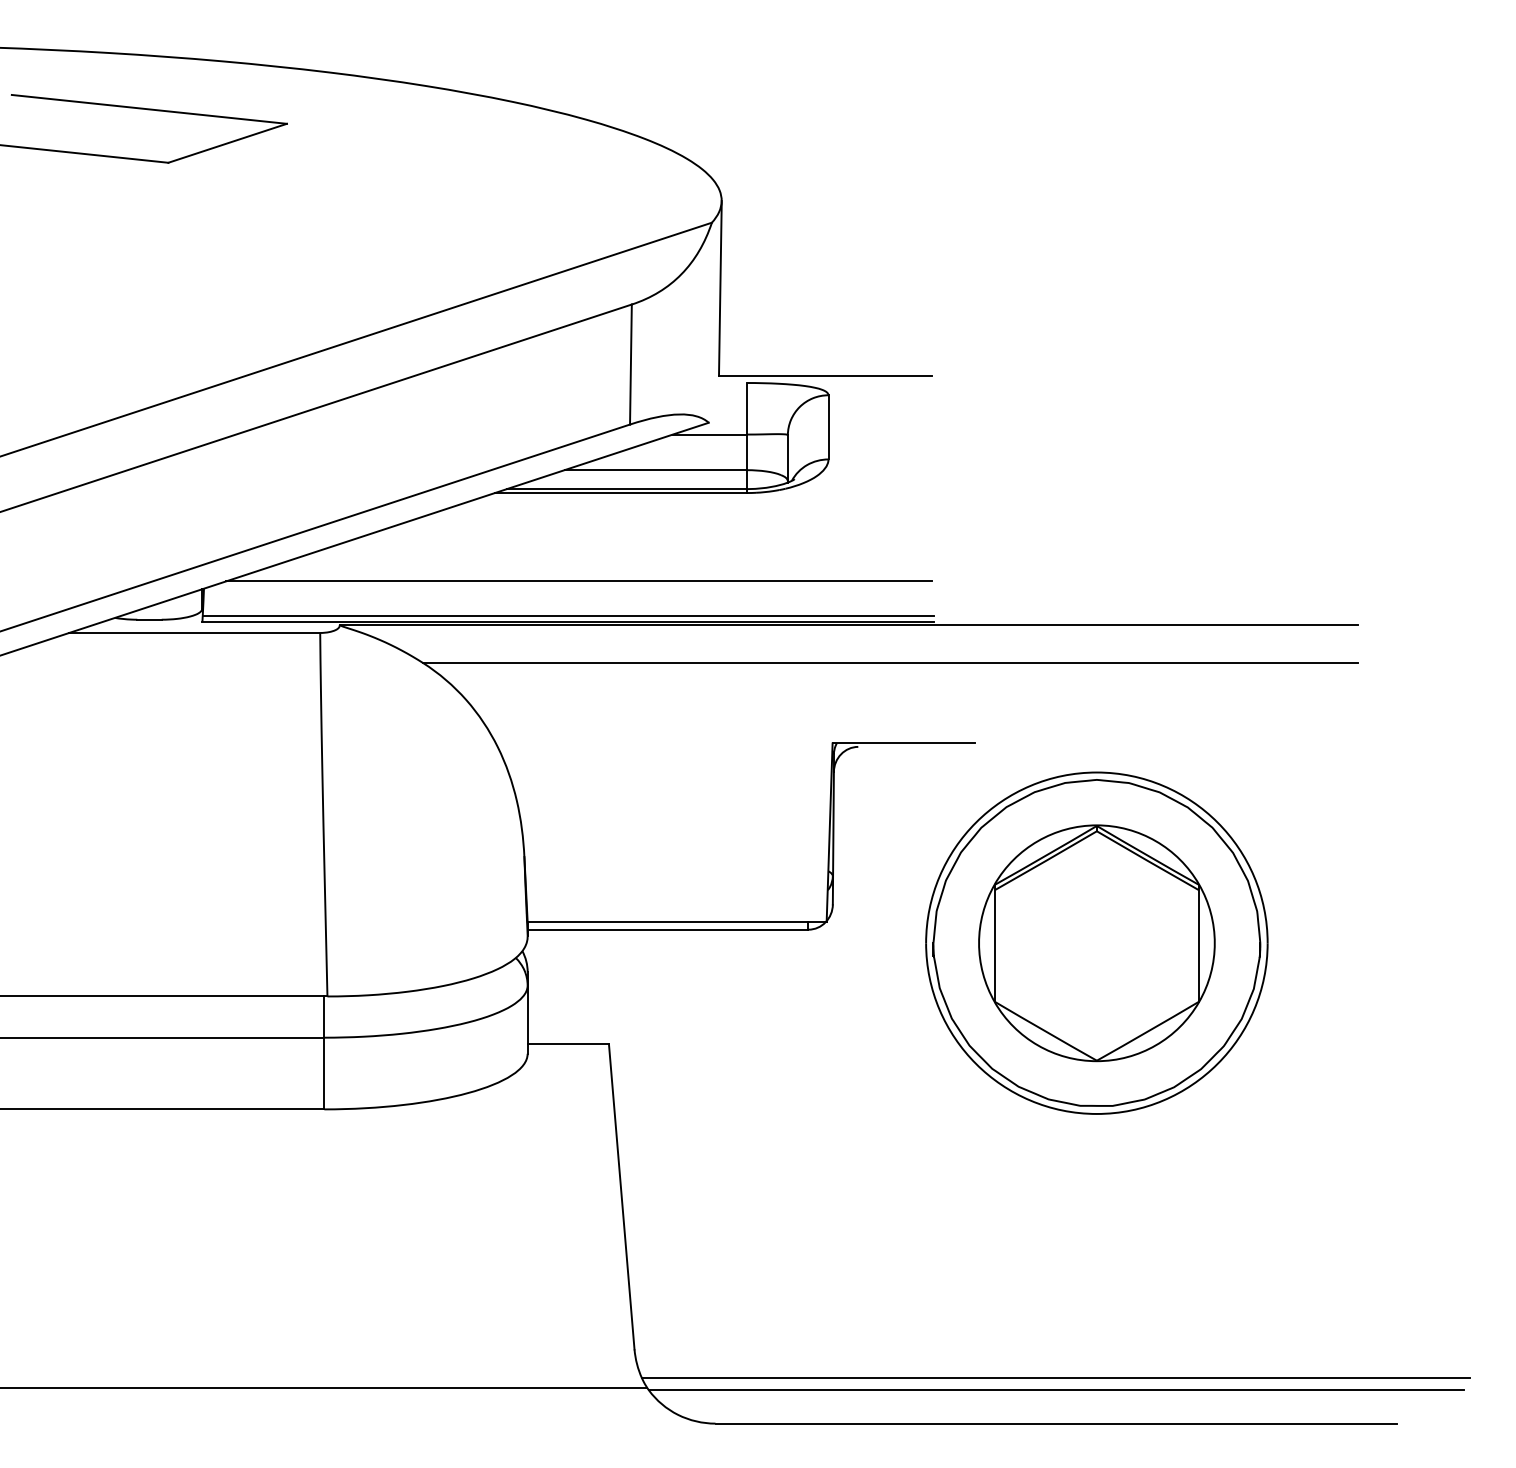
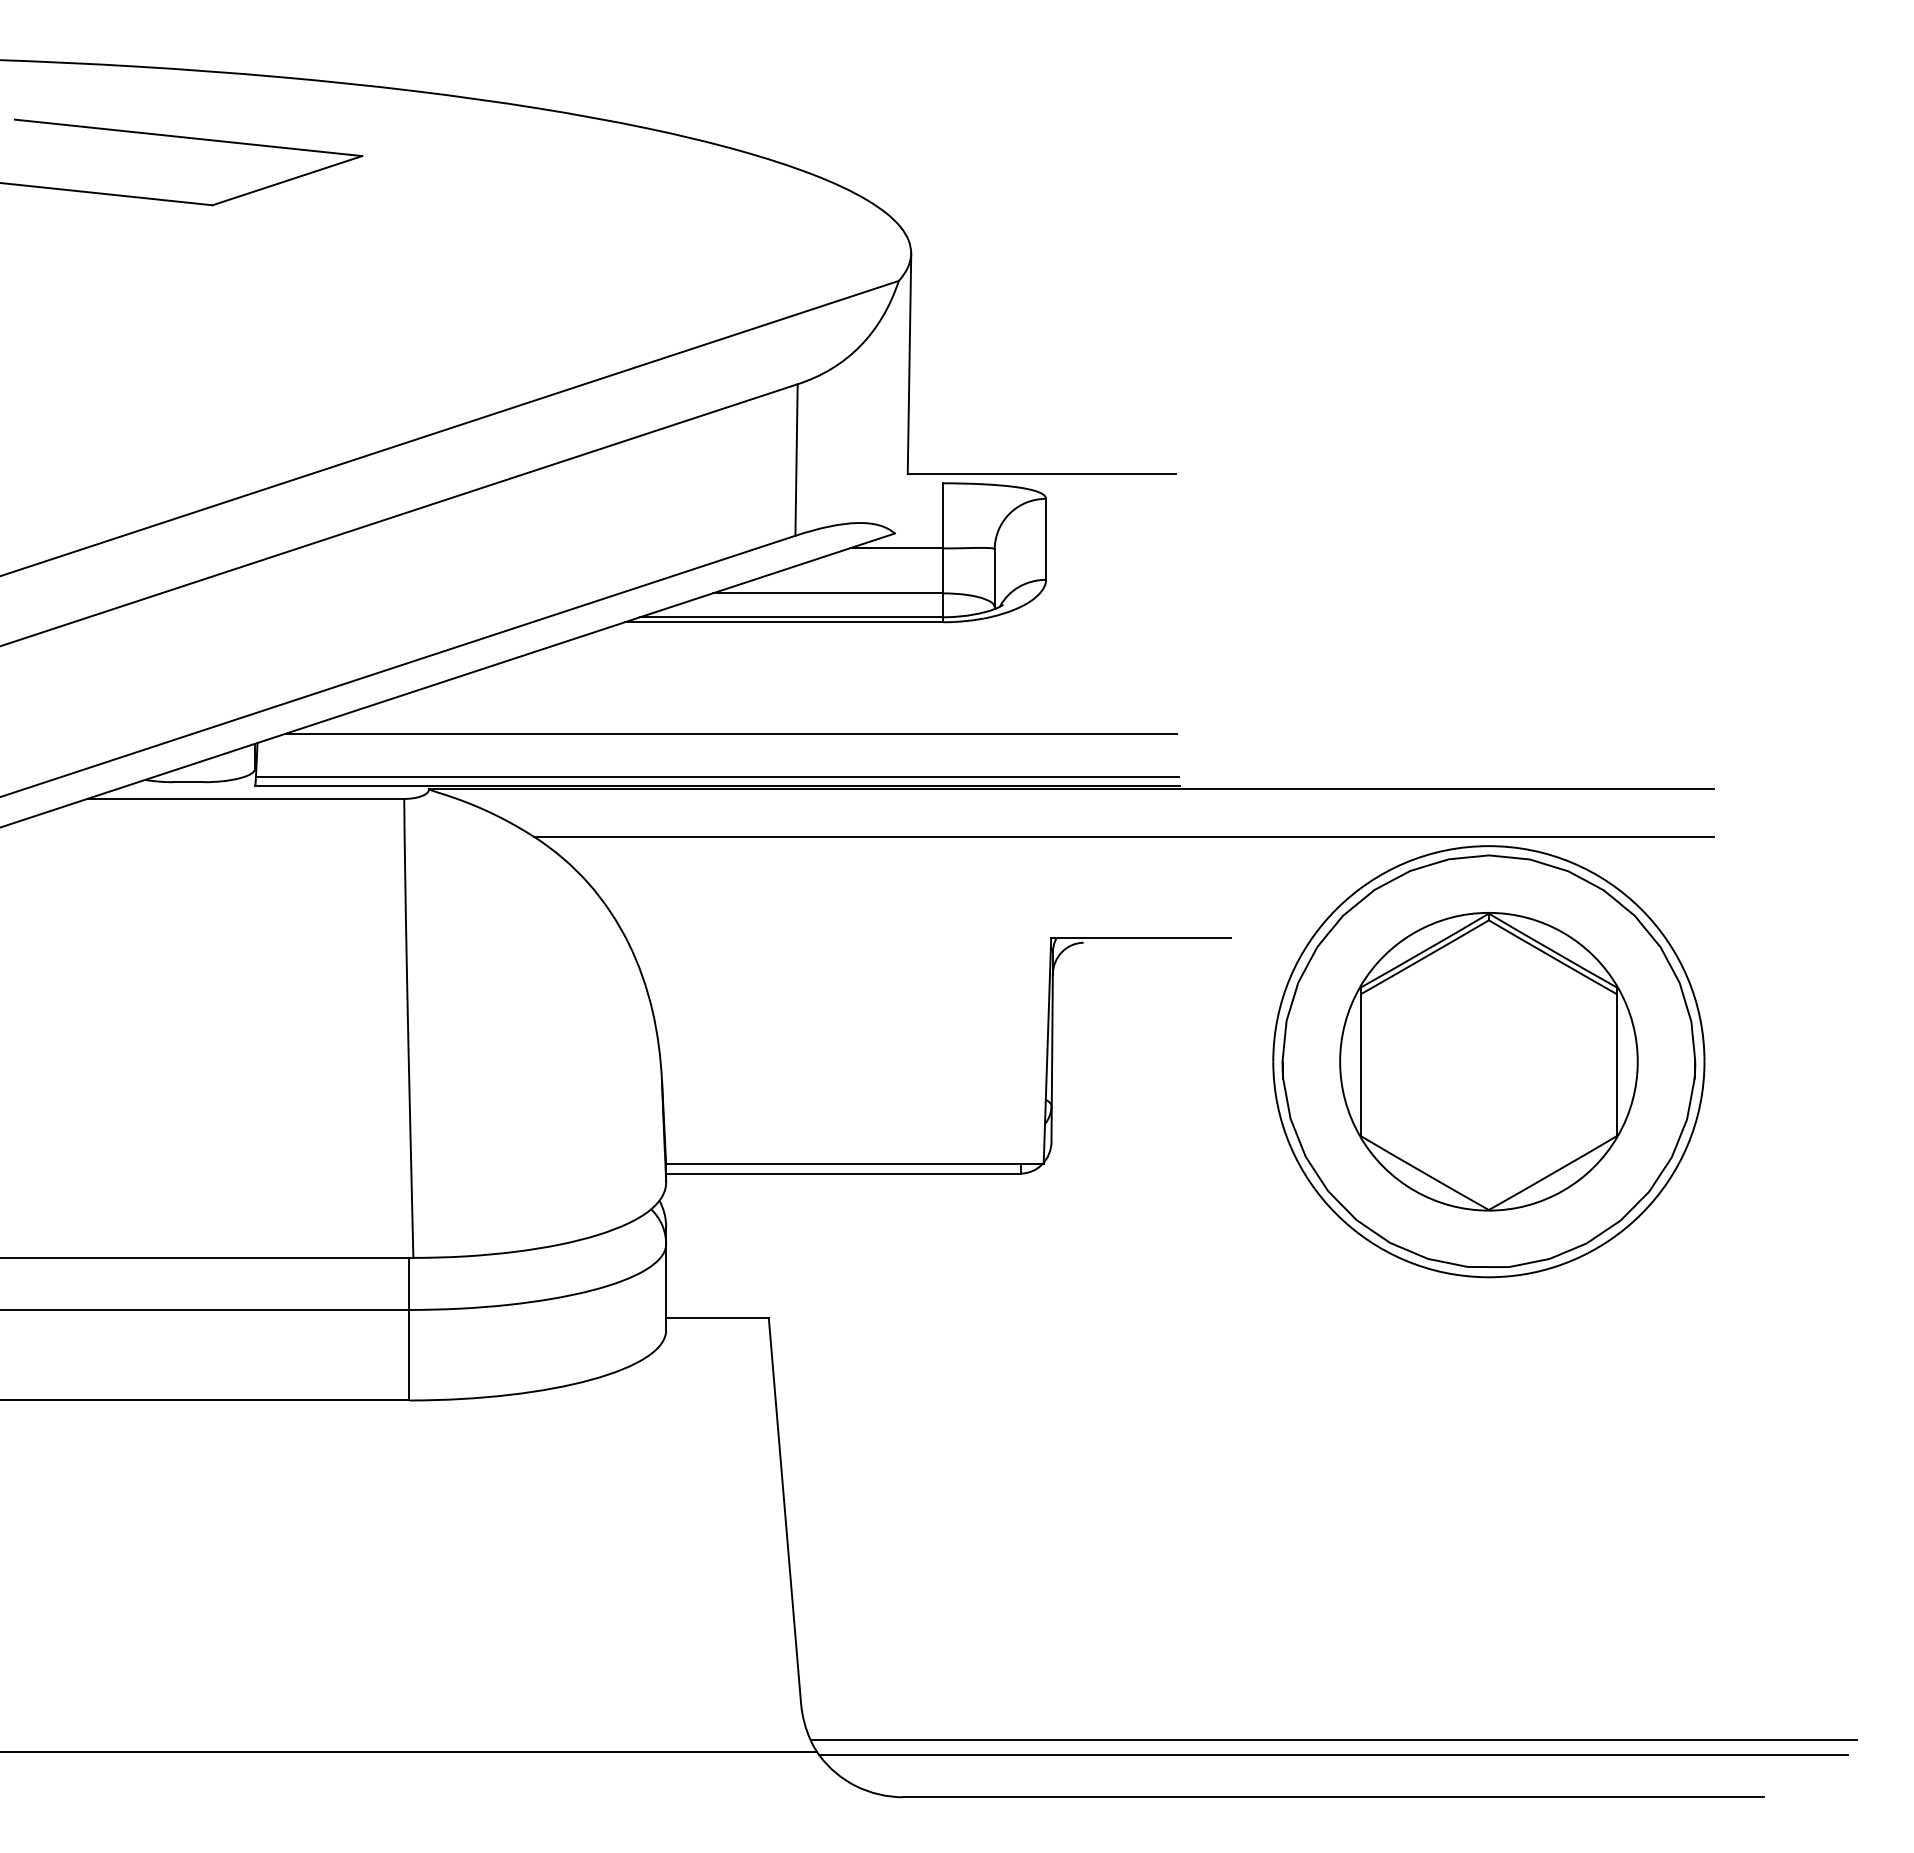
part: (1096, 943) -> (1488, 1061), moved

